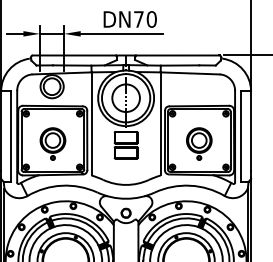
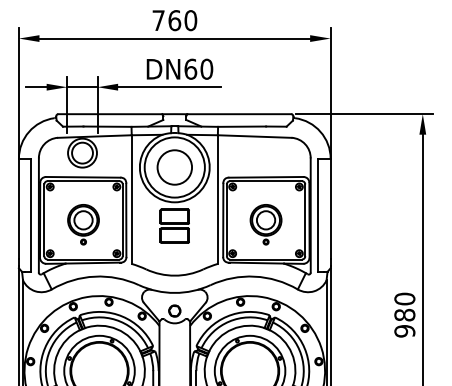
text: (138, 18) -> (190, 68), DN70 -> DN60

